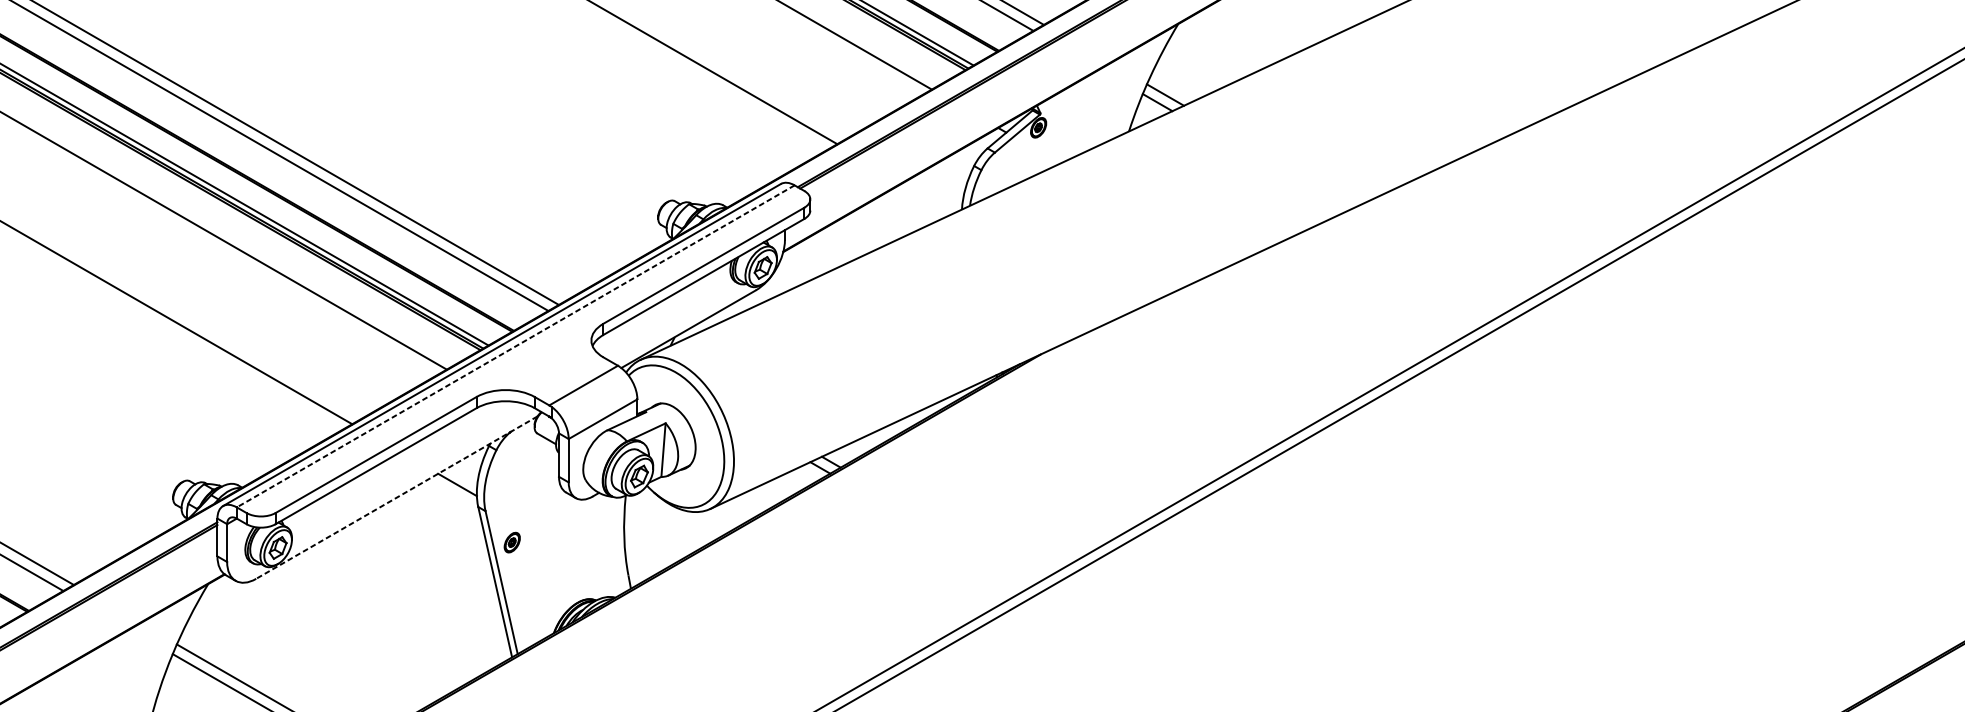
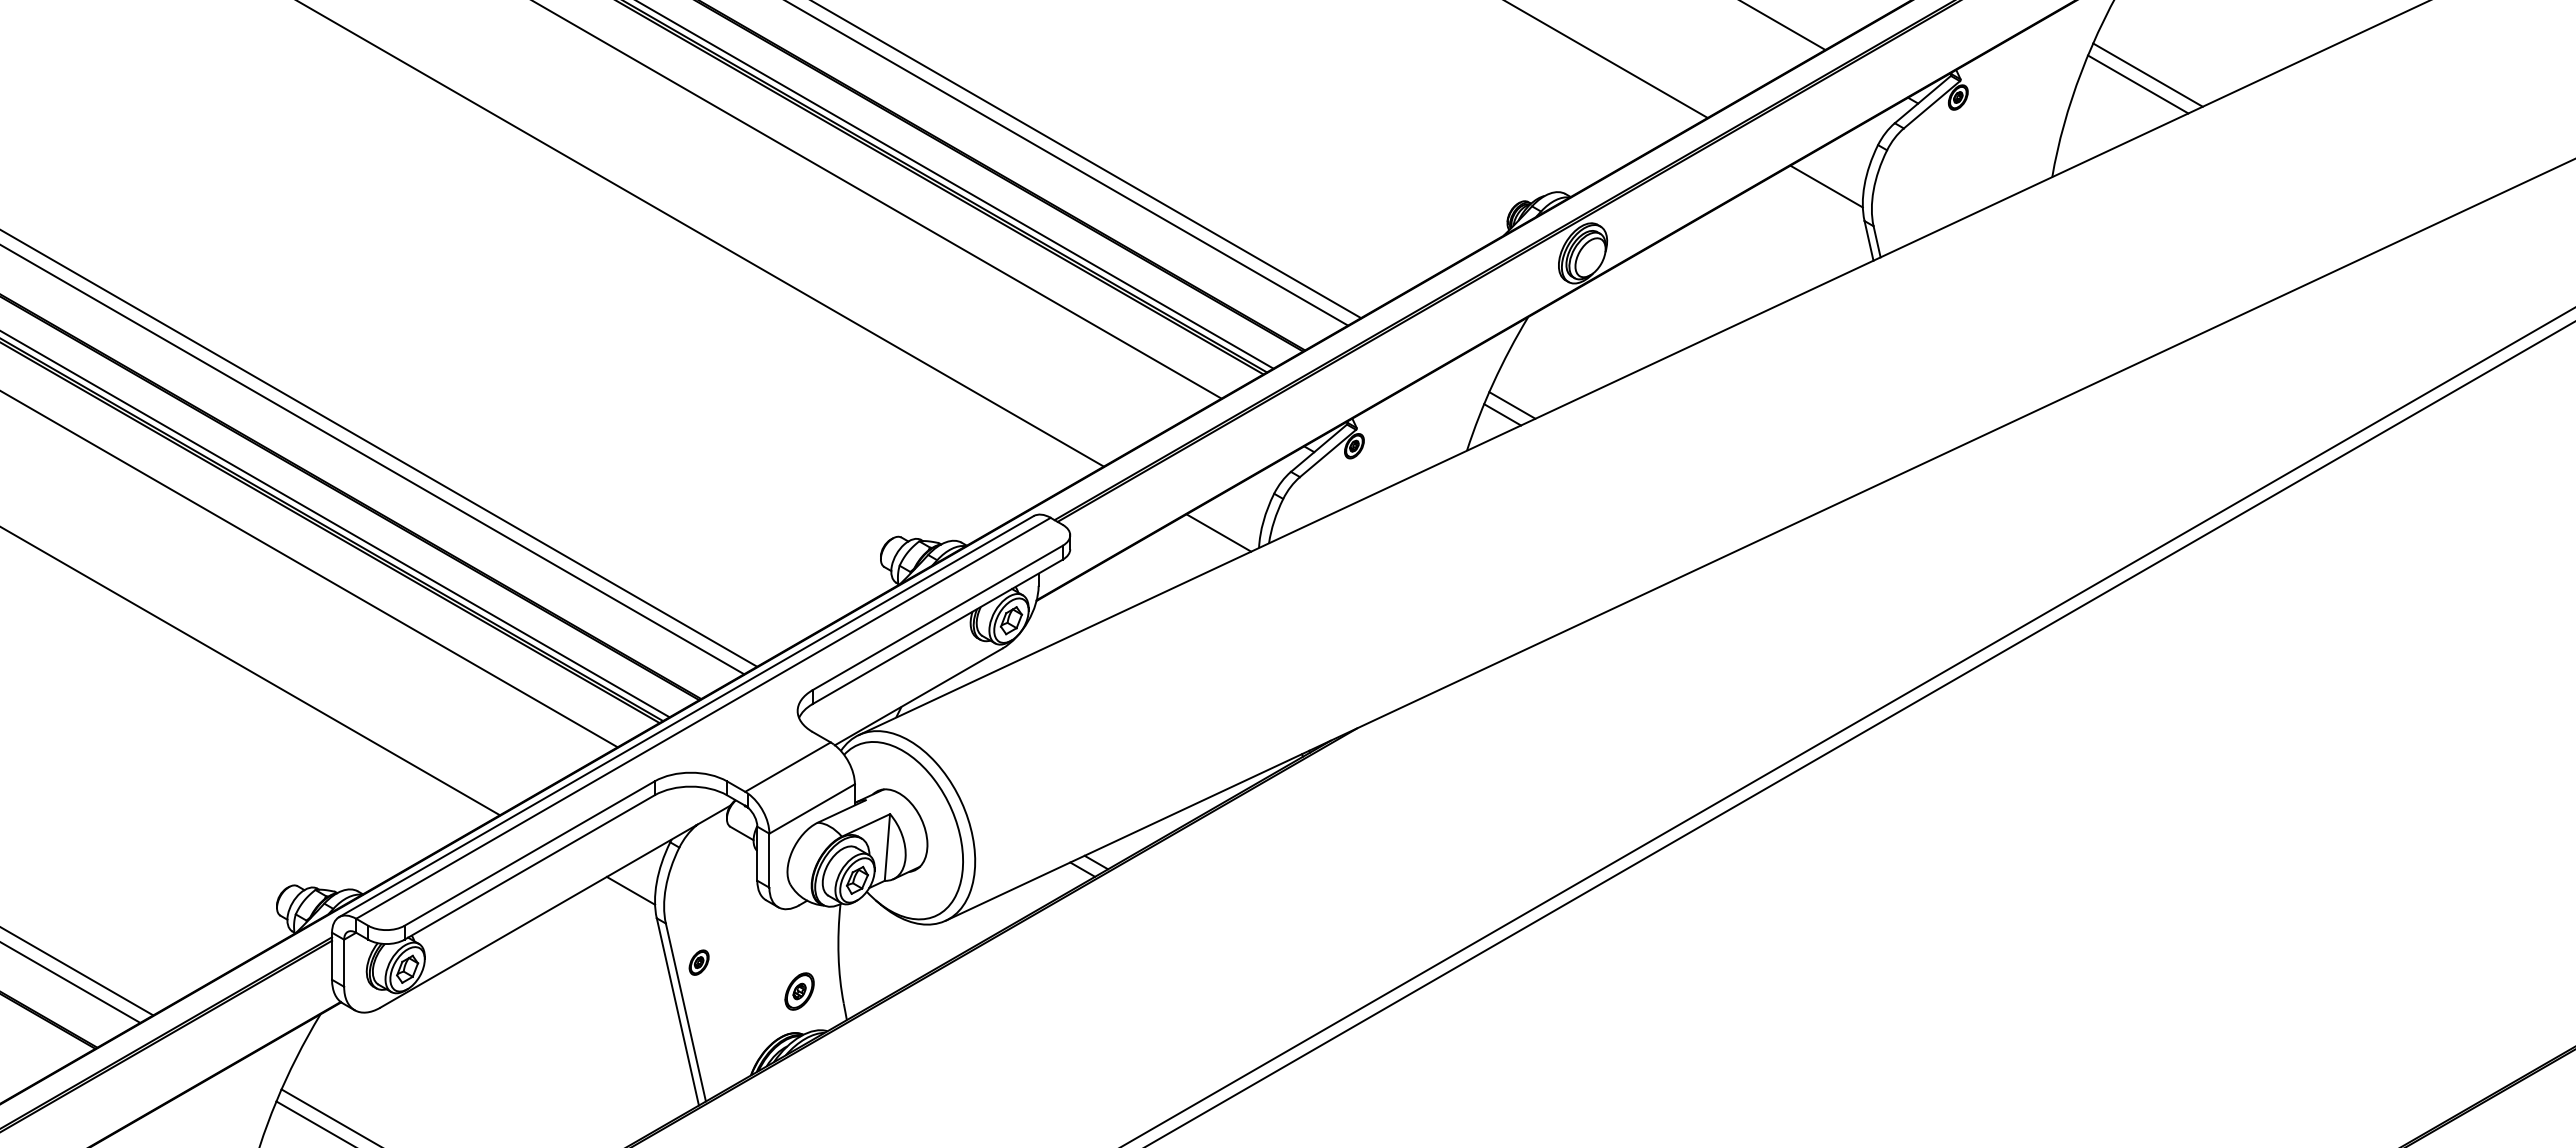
line: (929, 197) -> (1218, 532), added
line: (515, 346) -> (703, 718), dashed -> solid
line: (396, 497) -> (555, 906), dashed -> solid
part: (592, 565) -> (799, 991), added

